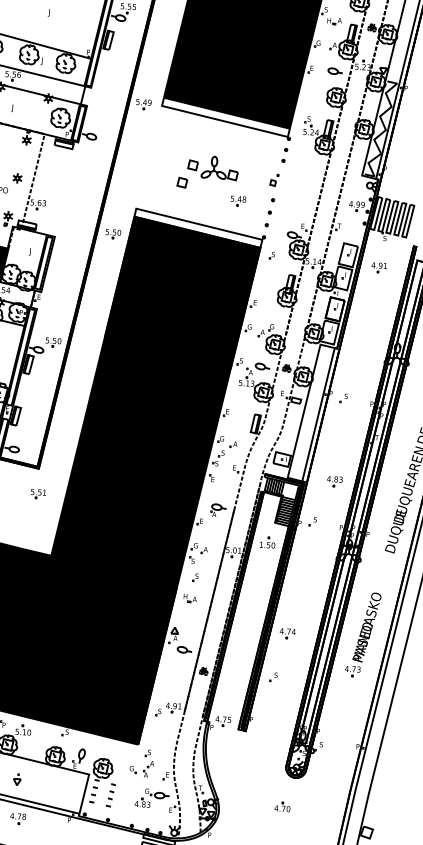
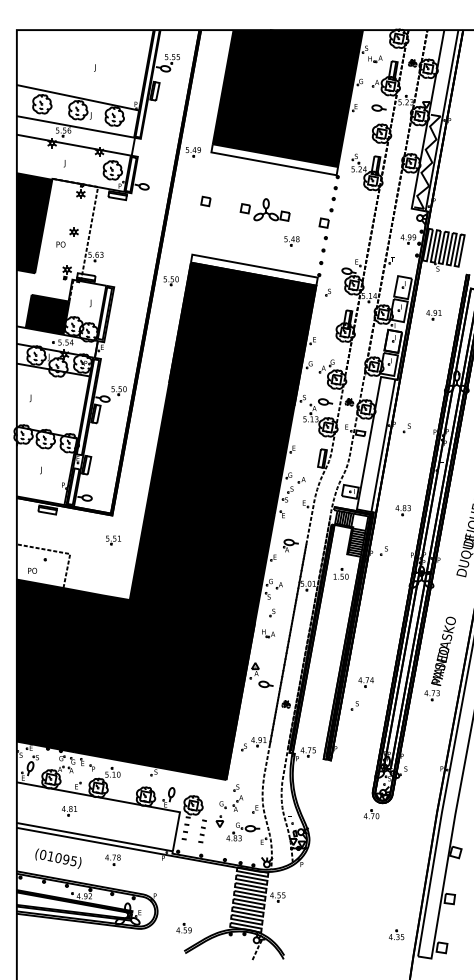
part: (273, 180) -> (325, 218), size x1.67
part: (181, 182) -> (205, 201), moved
part: (378, 268) -> (433, 315), moved
part: (286, 633) -> (365, 682), moved
part: (16, 779) -> (219, 821), moved
part: (282, 807) -> (371, 814), moved

